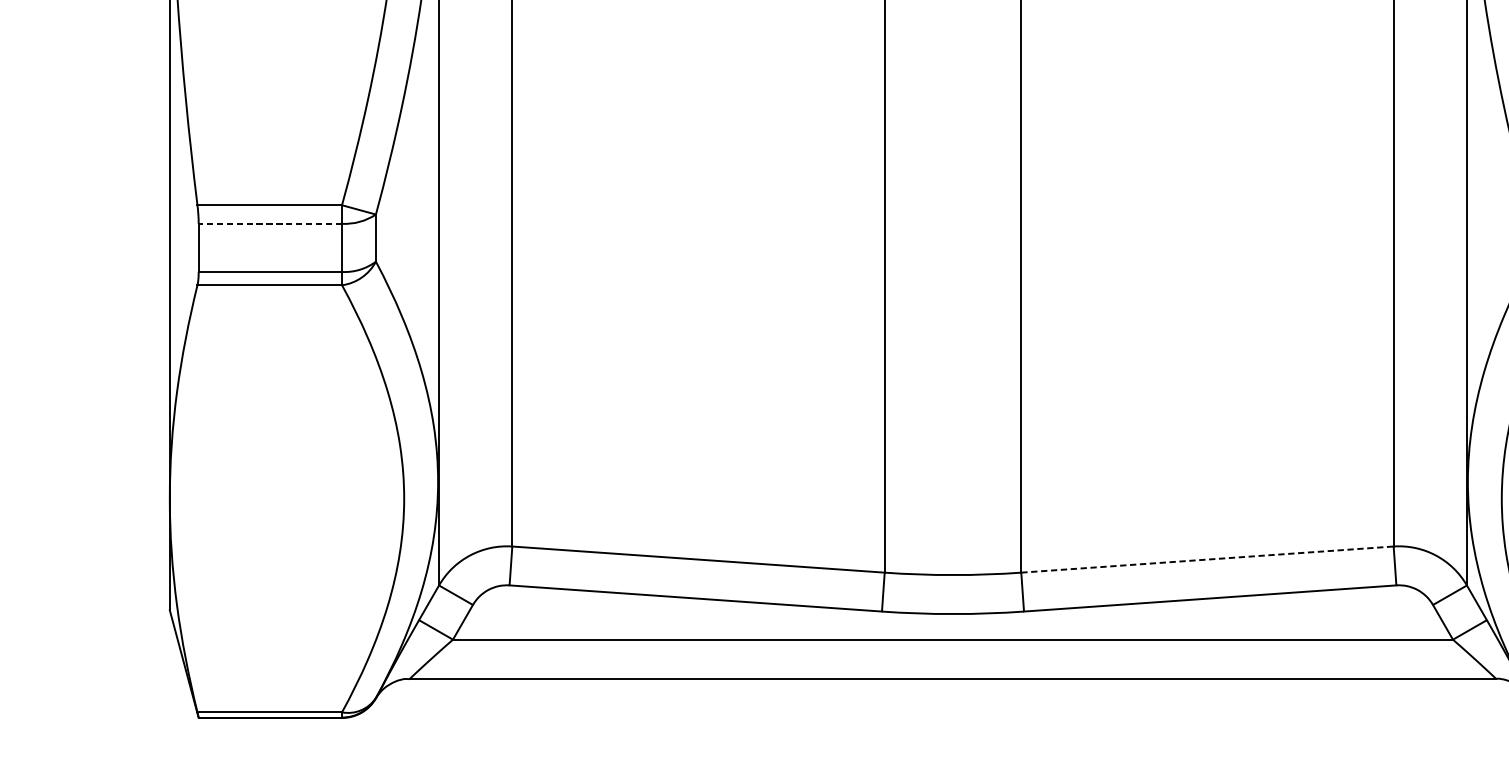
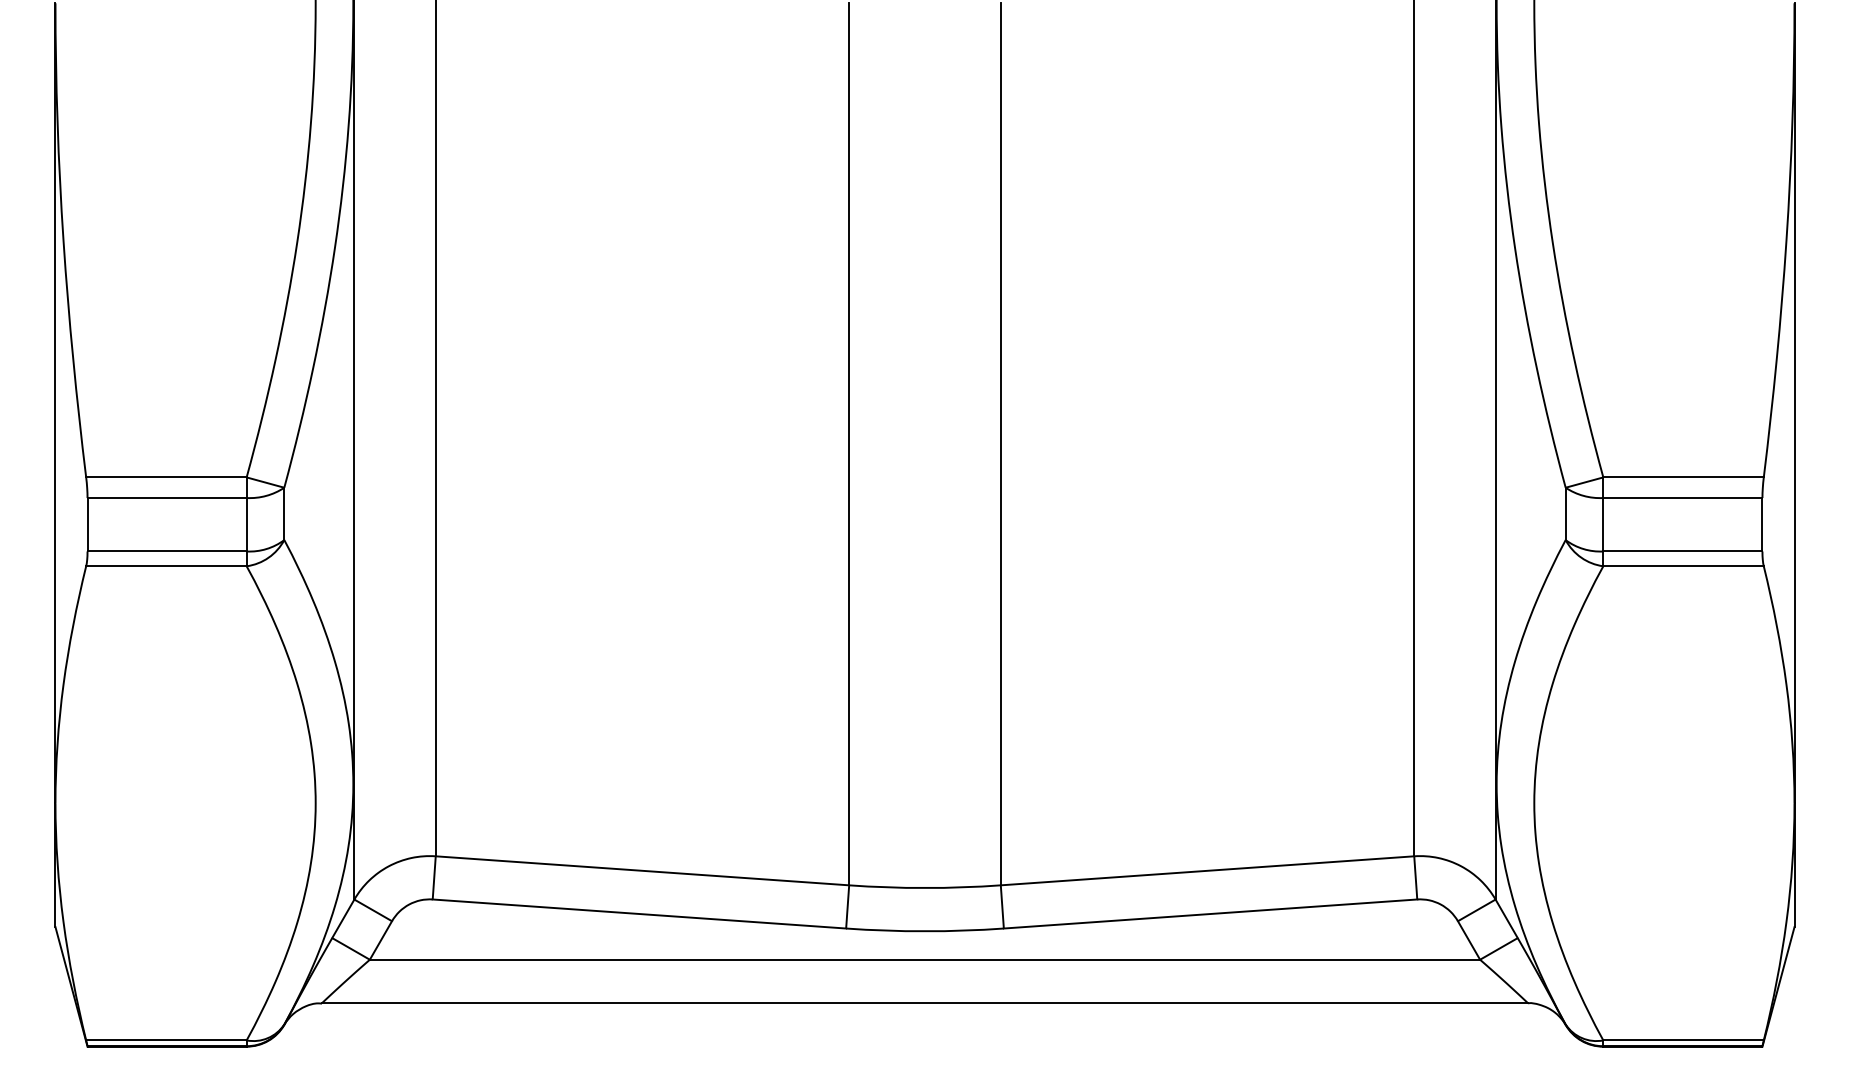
line: (270, 224) -> (167, 498), dashed -> solid
line: (1207, 559) -> (1207, 870), dashed -> solid

